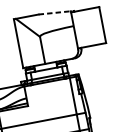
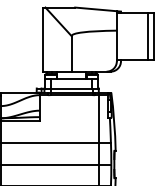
line: (56, 12) -> (98, 9), dashed -> solid
line: (97, 25) -> (147, 35), added

